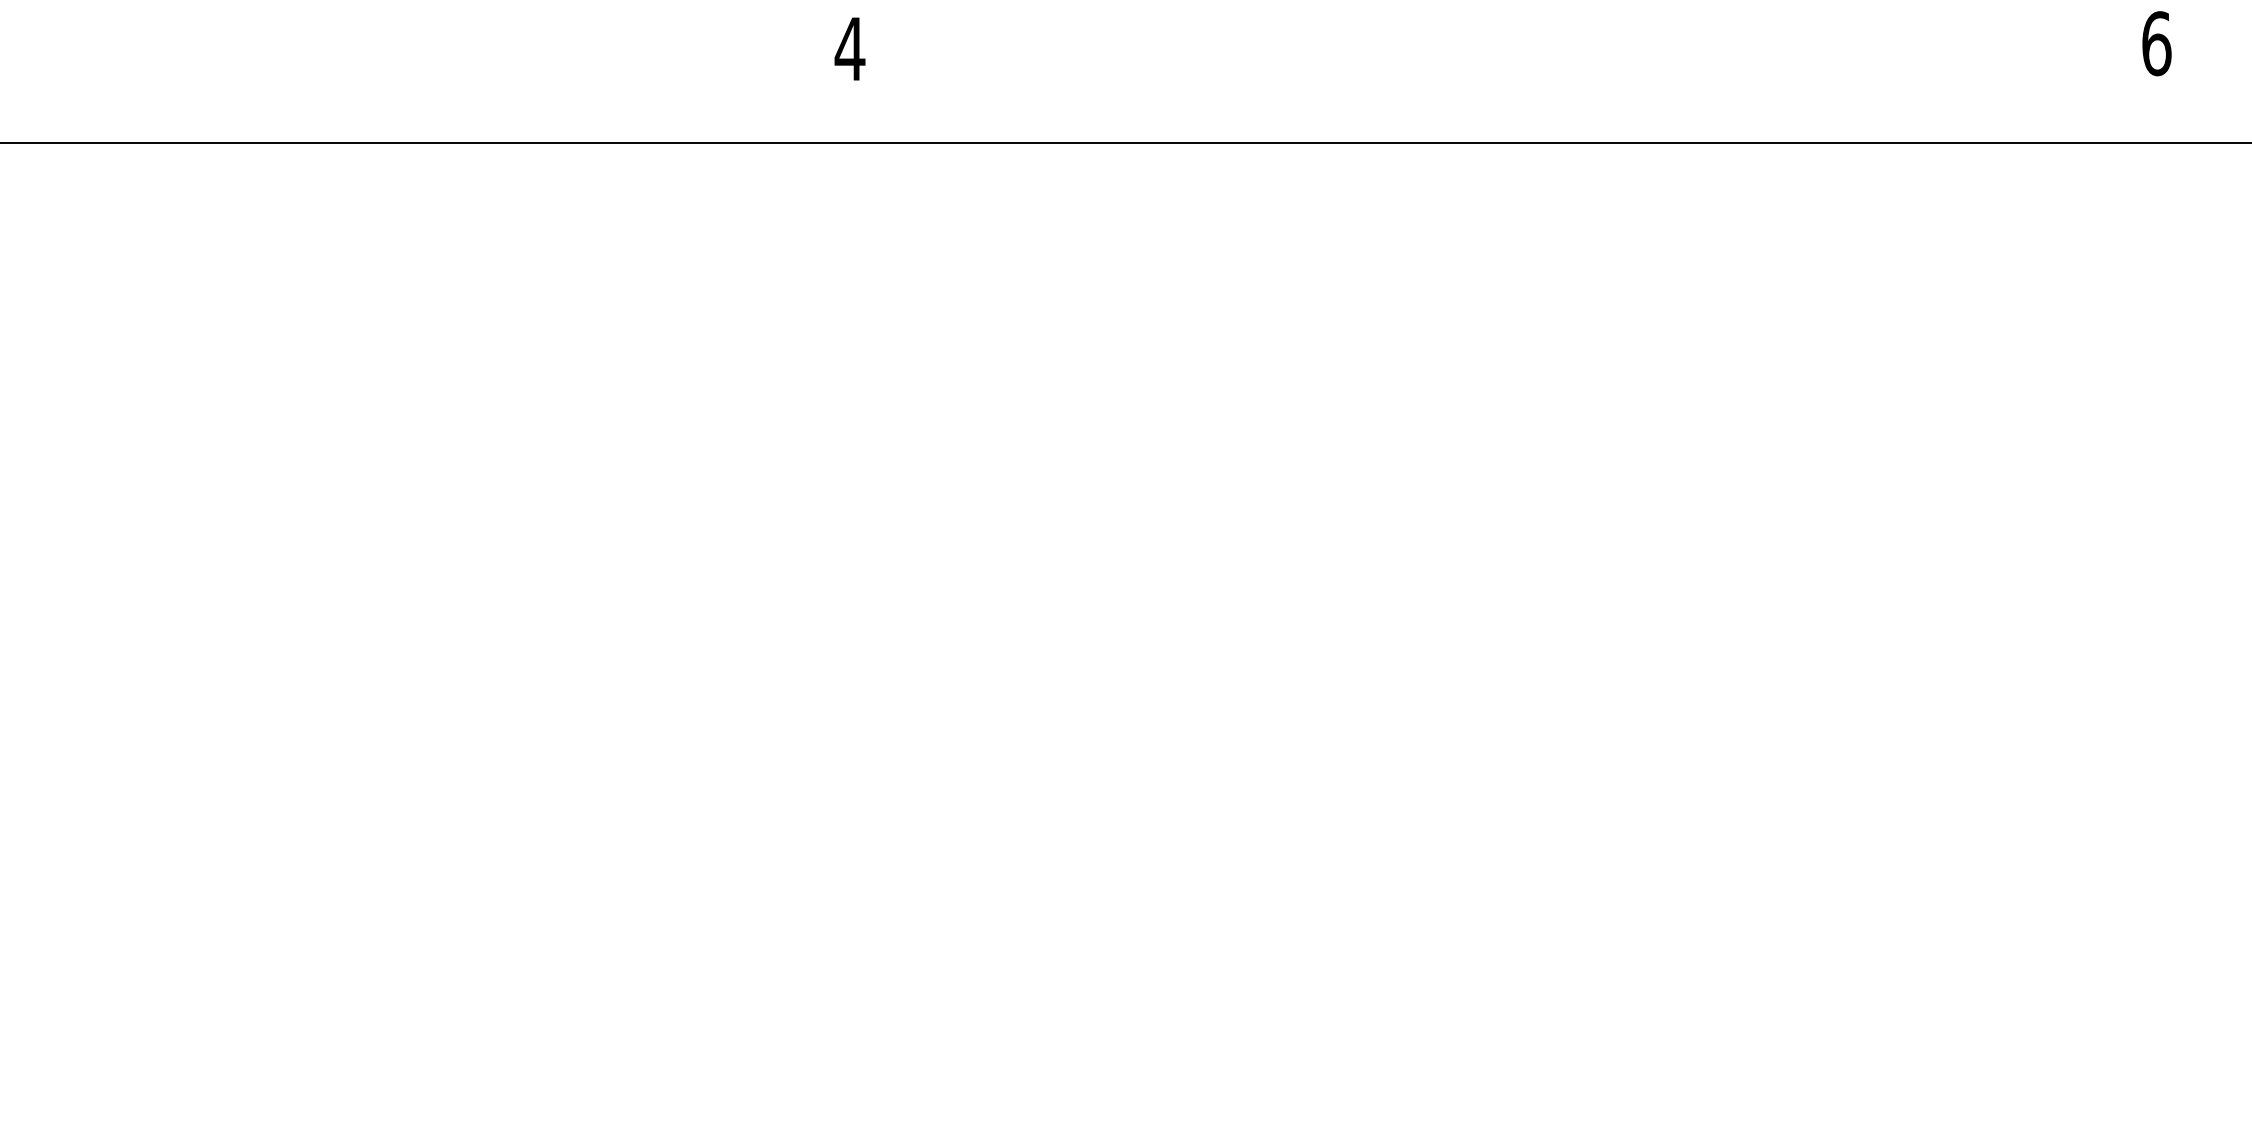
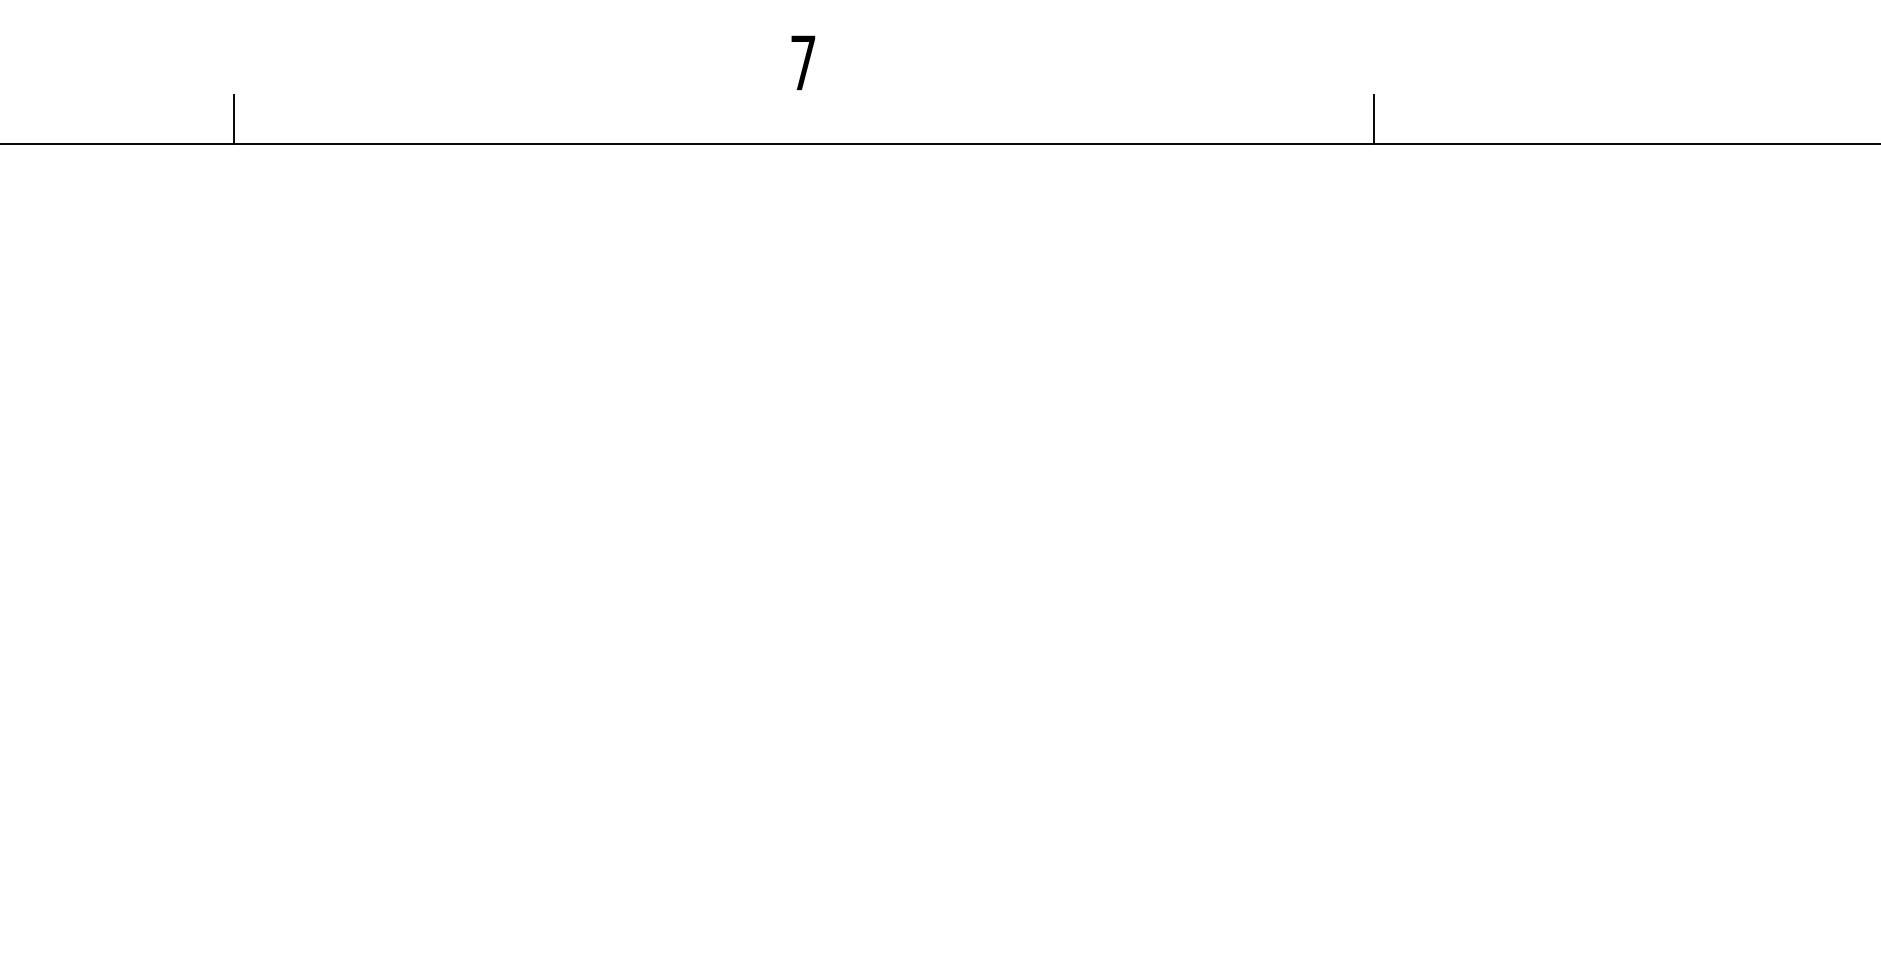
text: (849, 48) -> (802, 62), 4 -> 7
line: (190, 113) -> (233, 118), added
line: (1510, 113) -> (1373, 118), added

